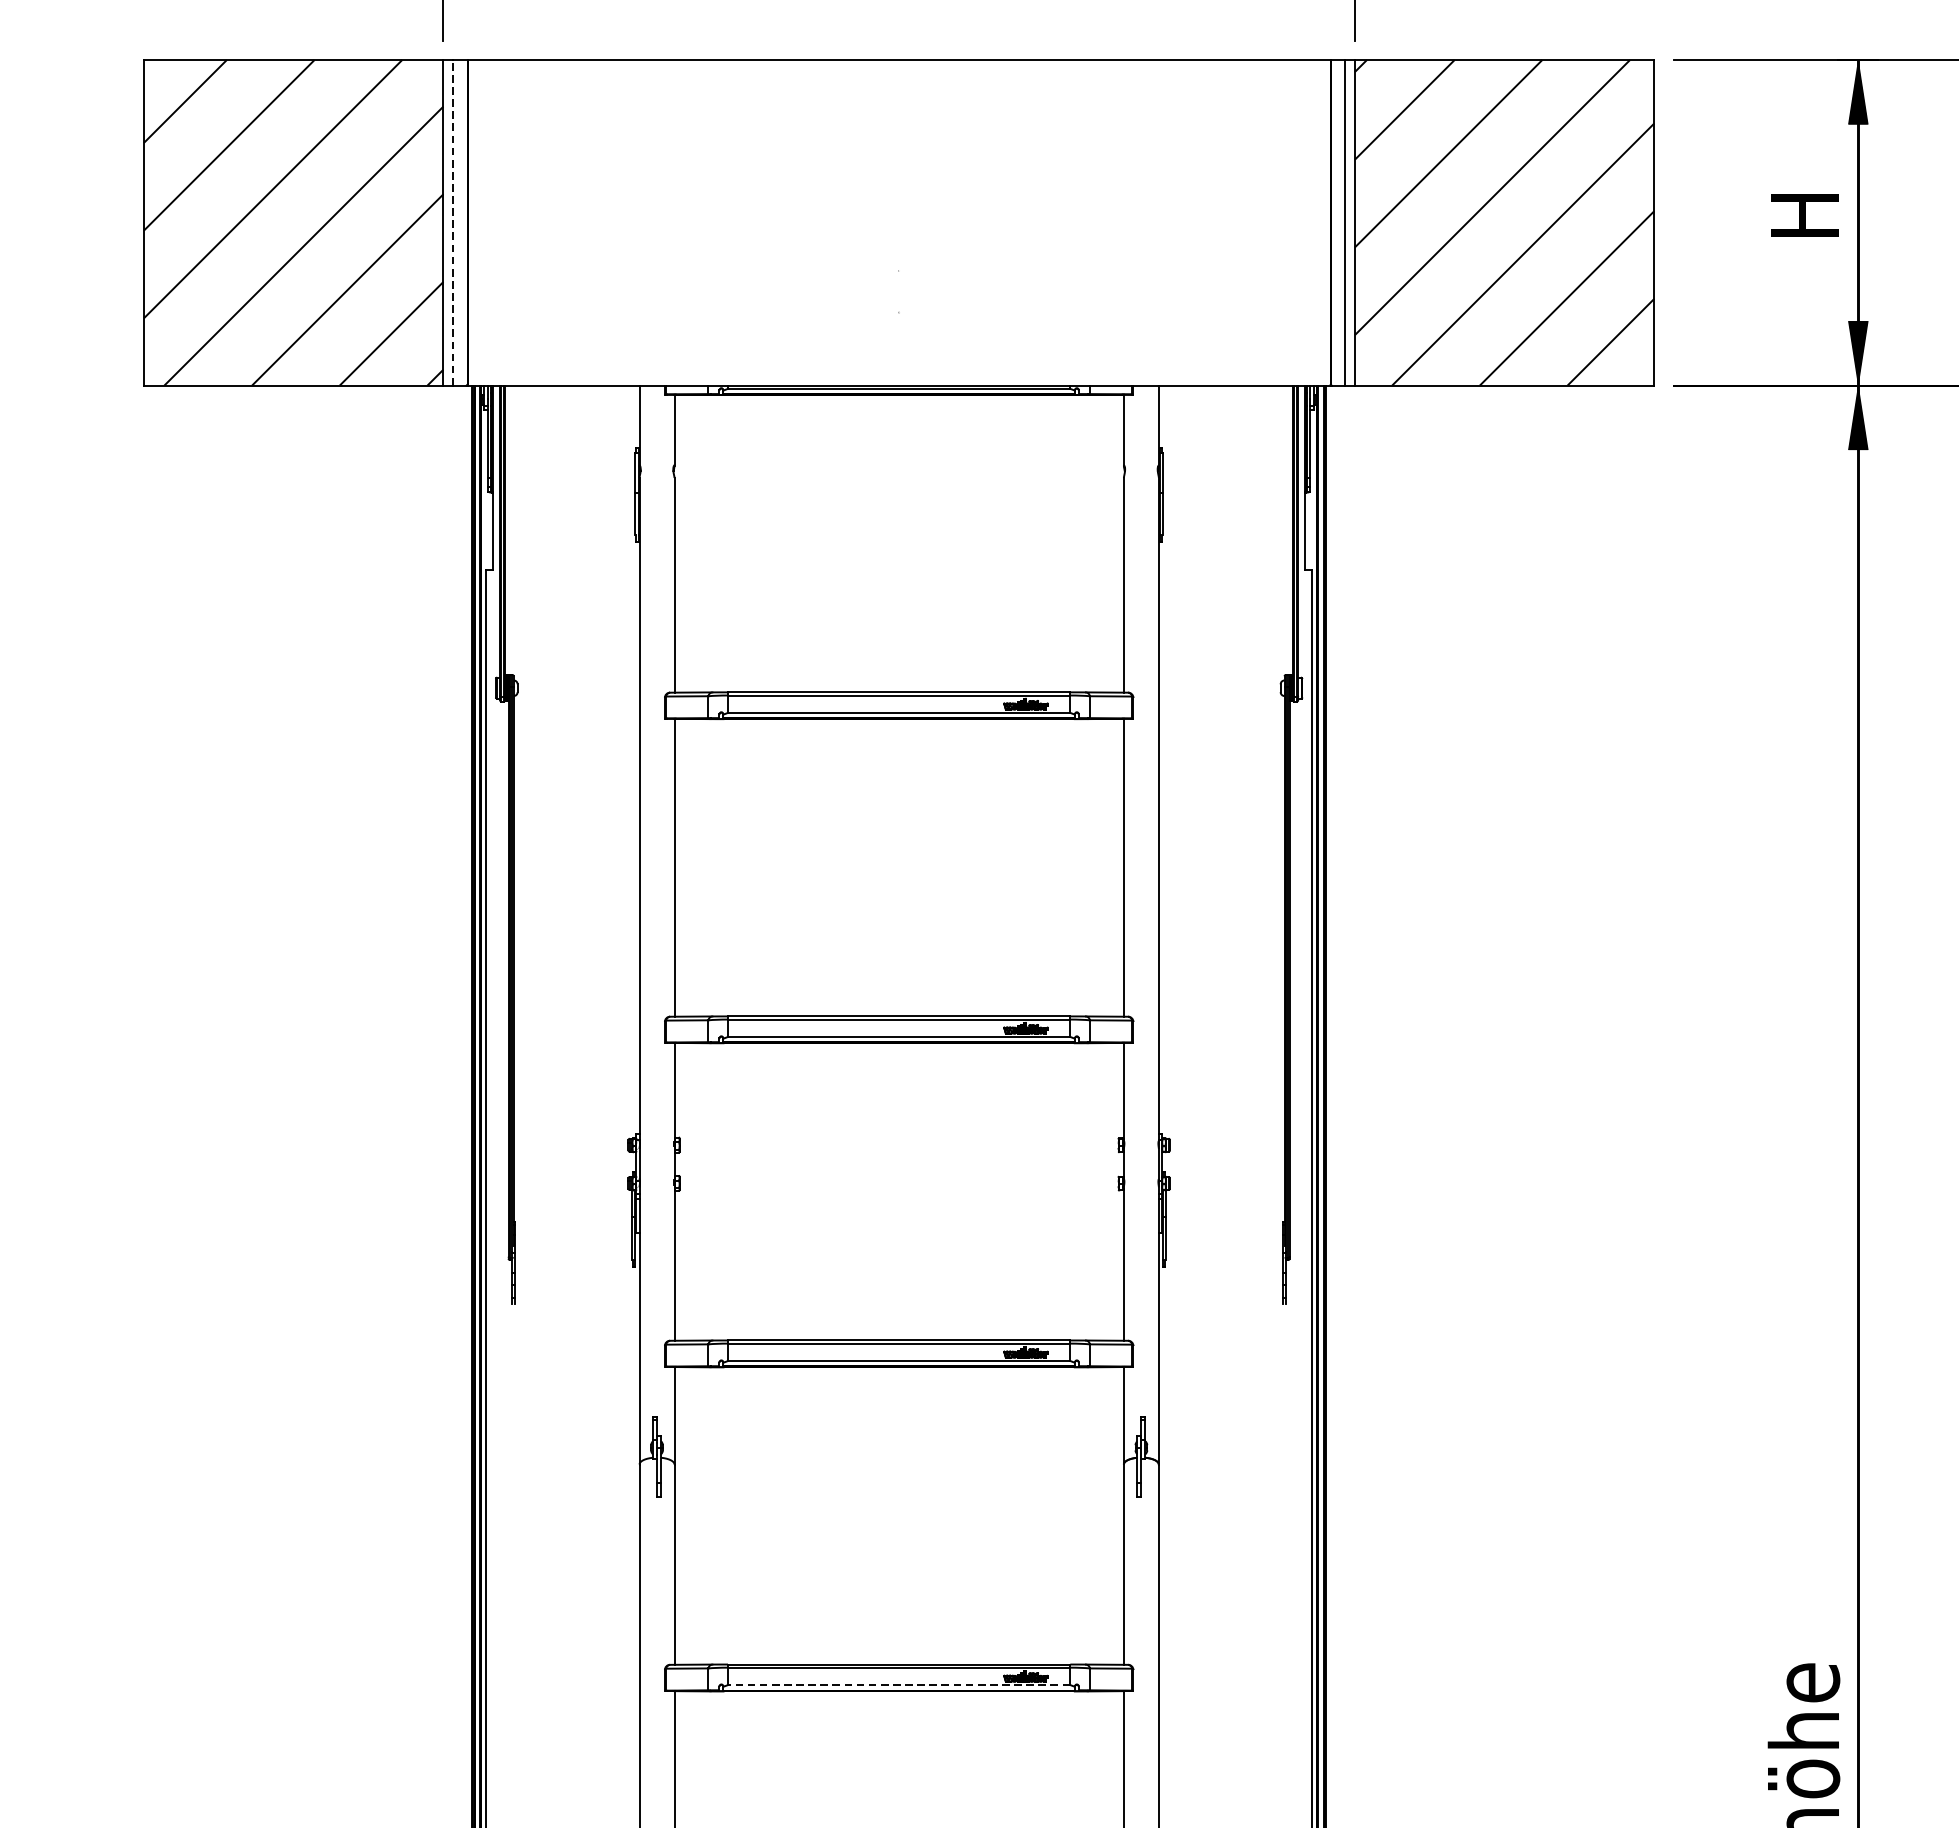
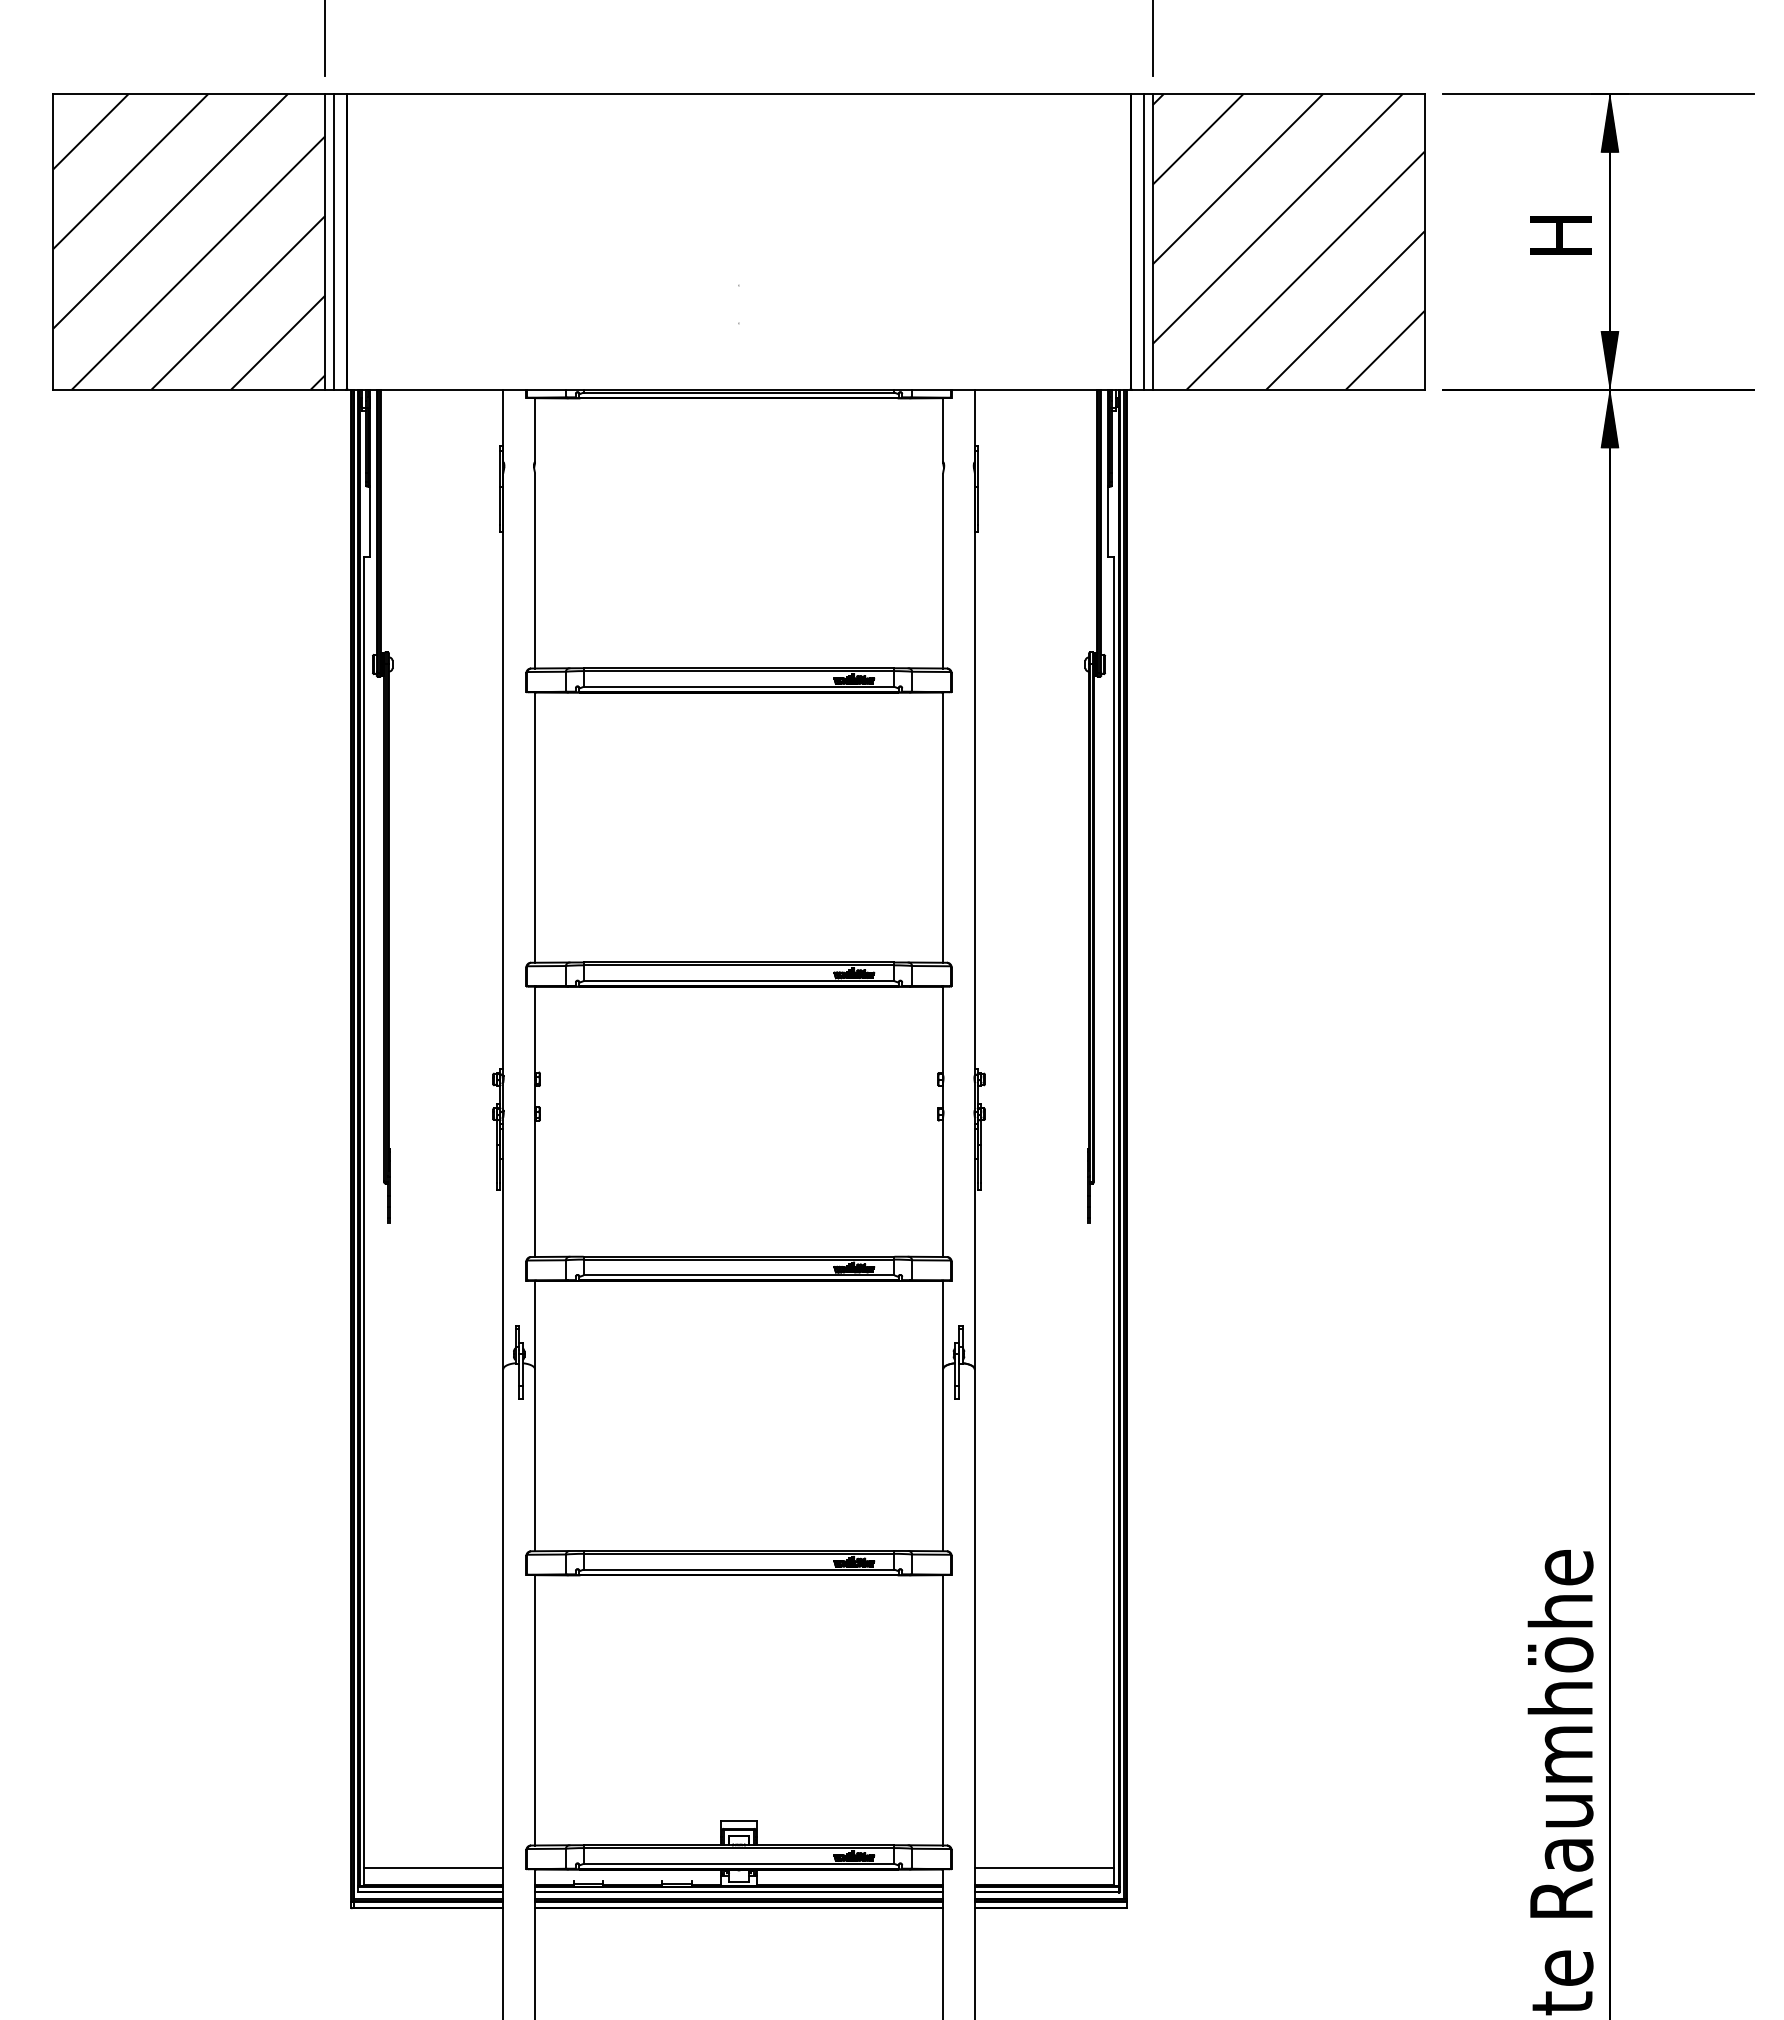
line: (453, 222) -> (334, 241), dashed -> solid
line: (898, 1684) -> (738, 1569), dashed -> solid

